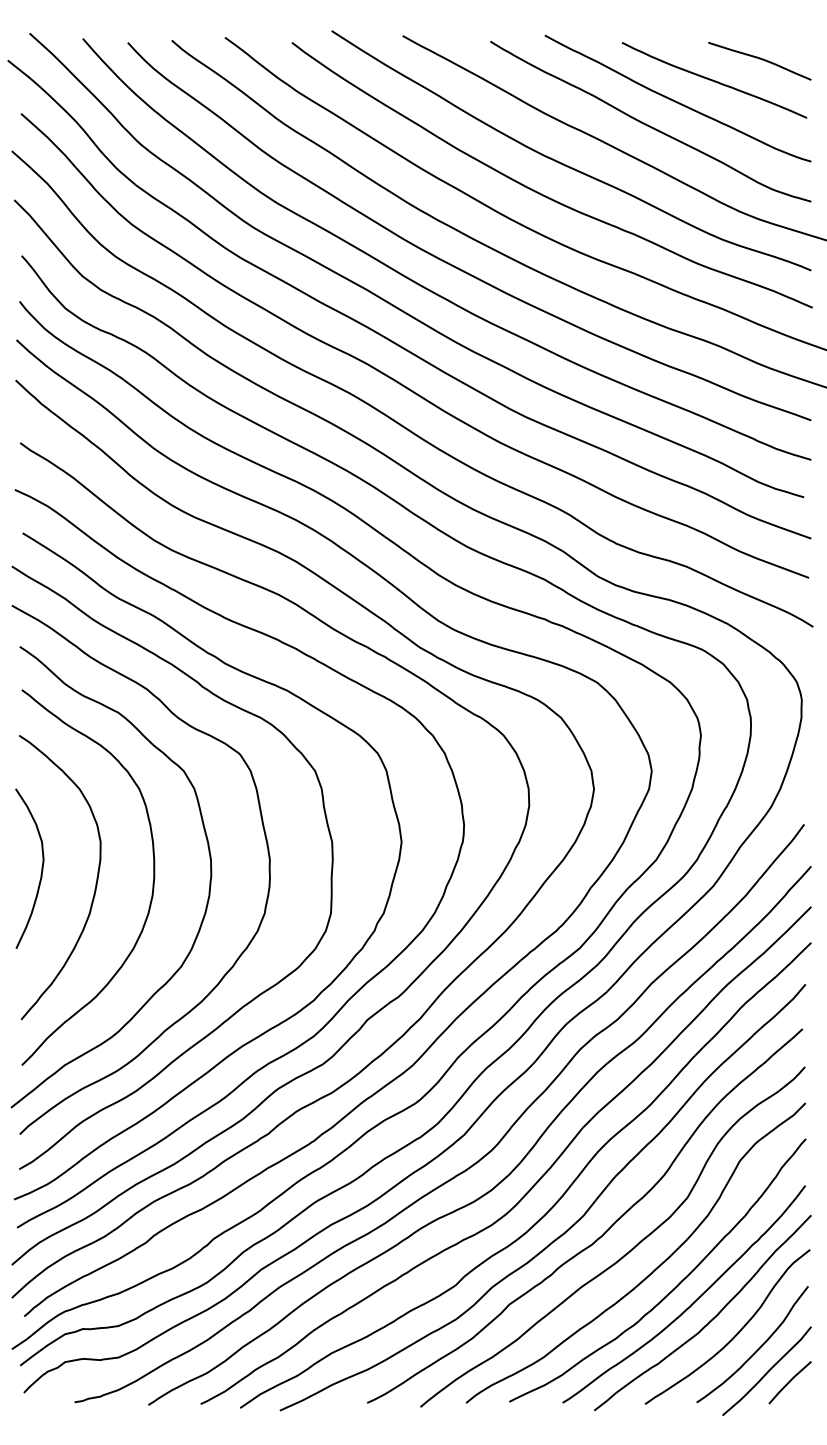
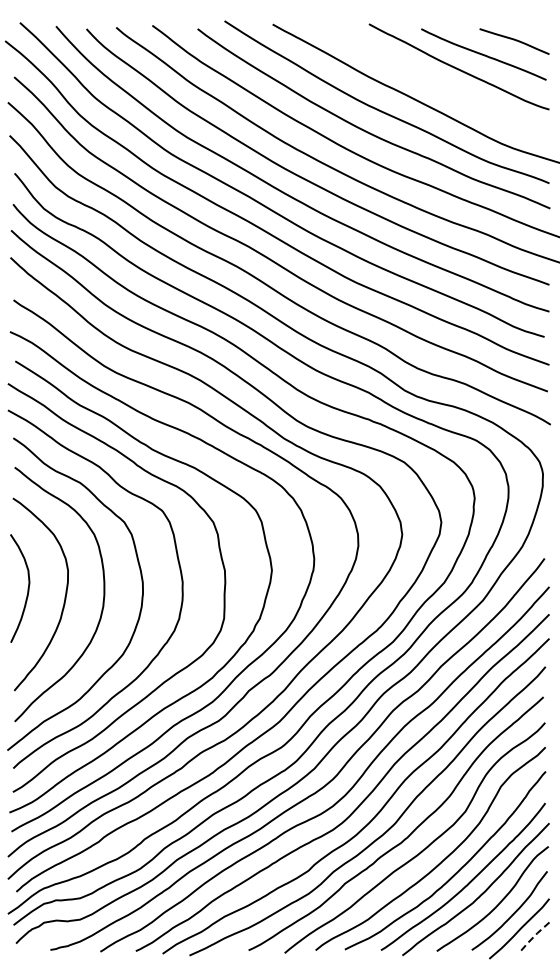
curve: (648, 124) -> (439, 84), removed
line: (789, 1380) -> (534, 935), solid -> dashed

